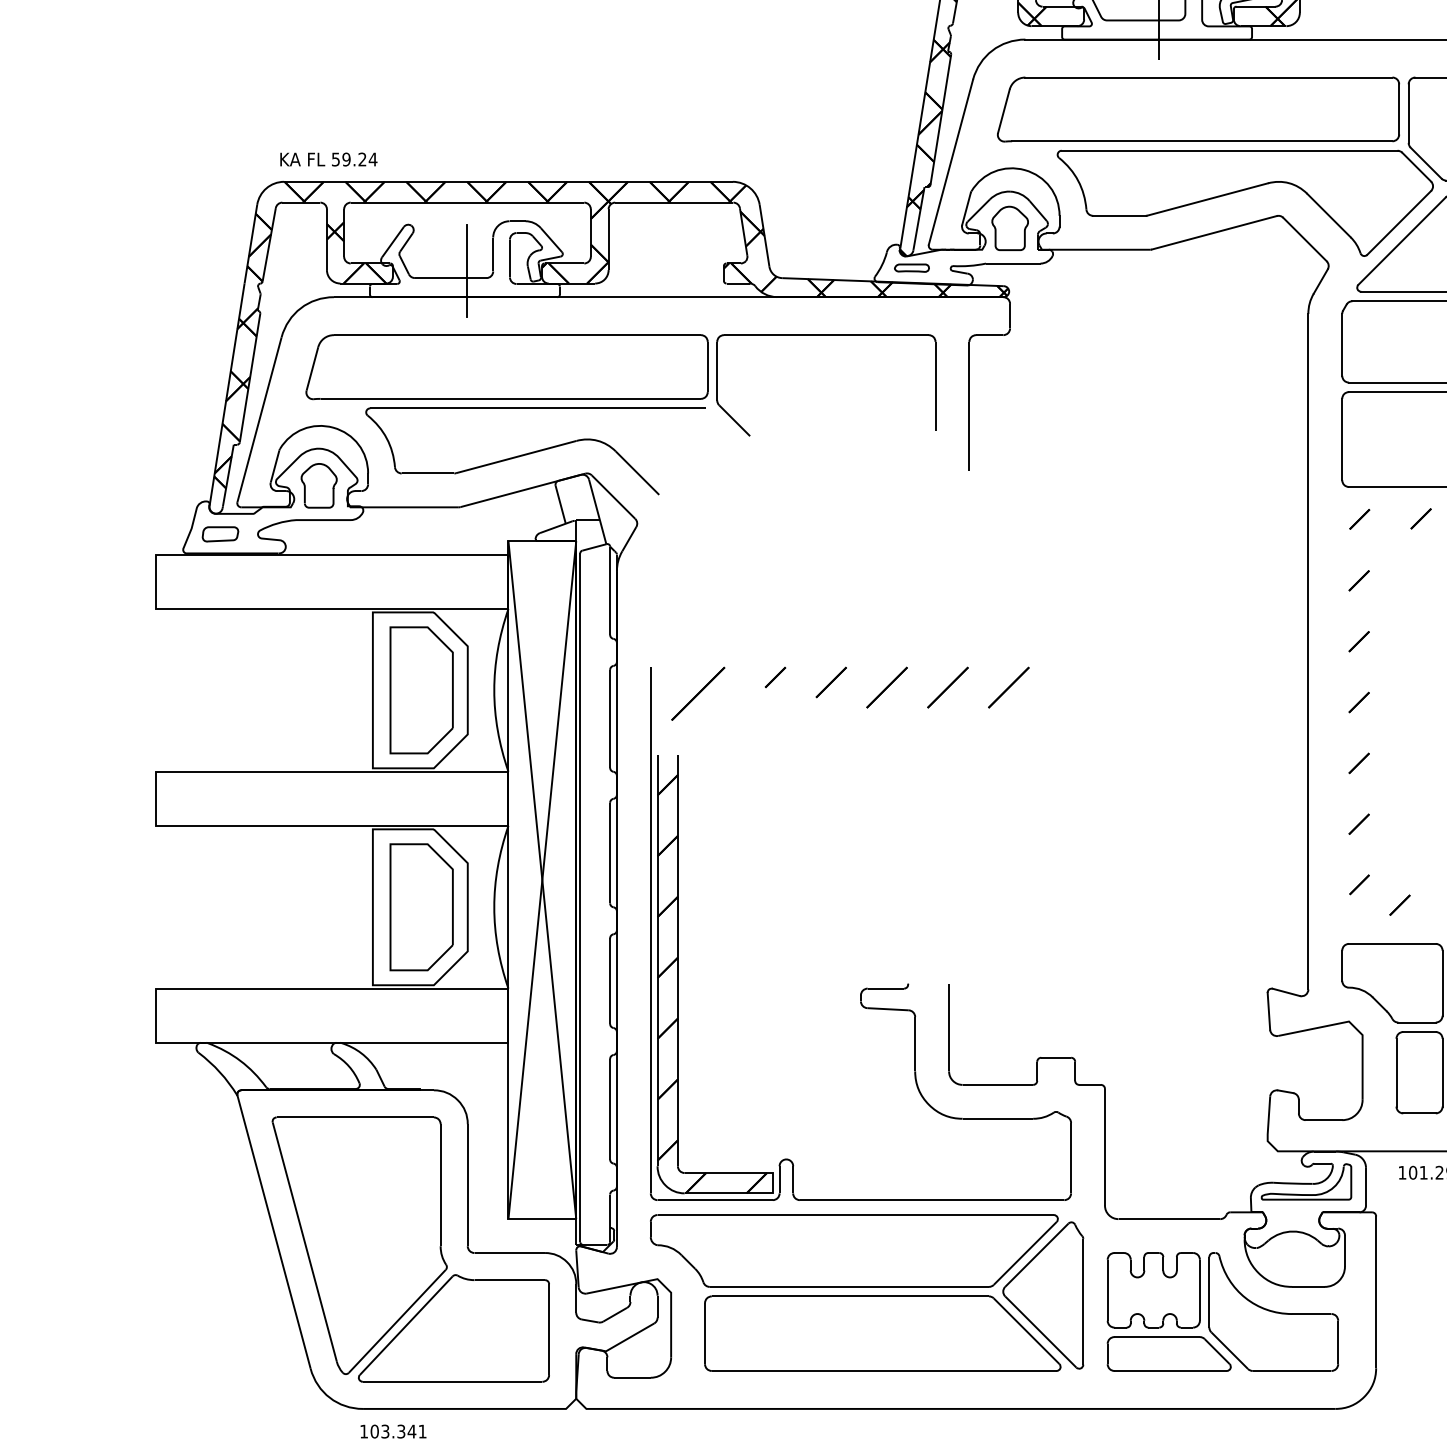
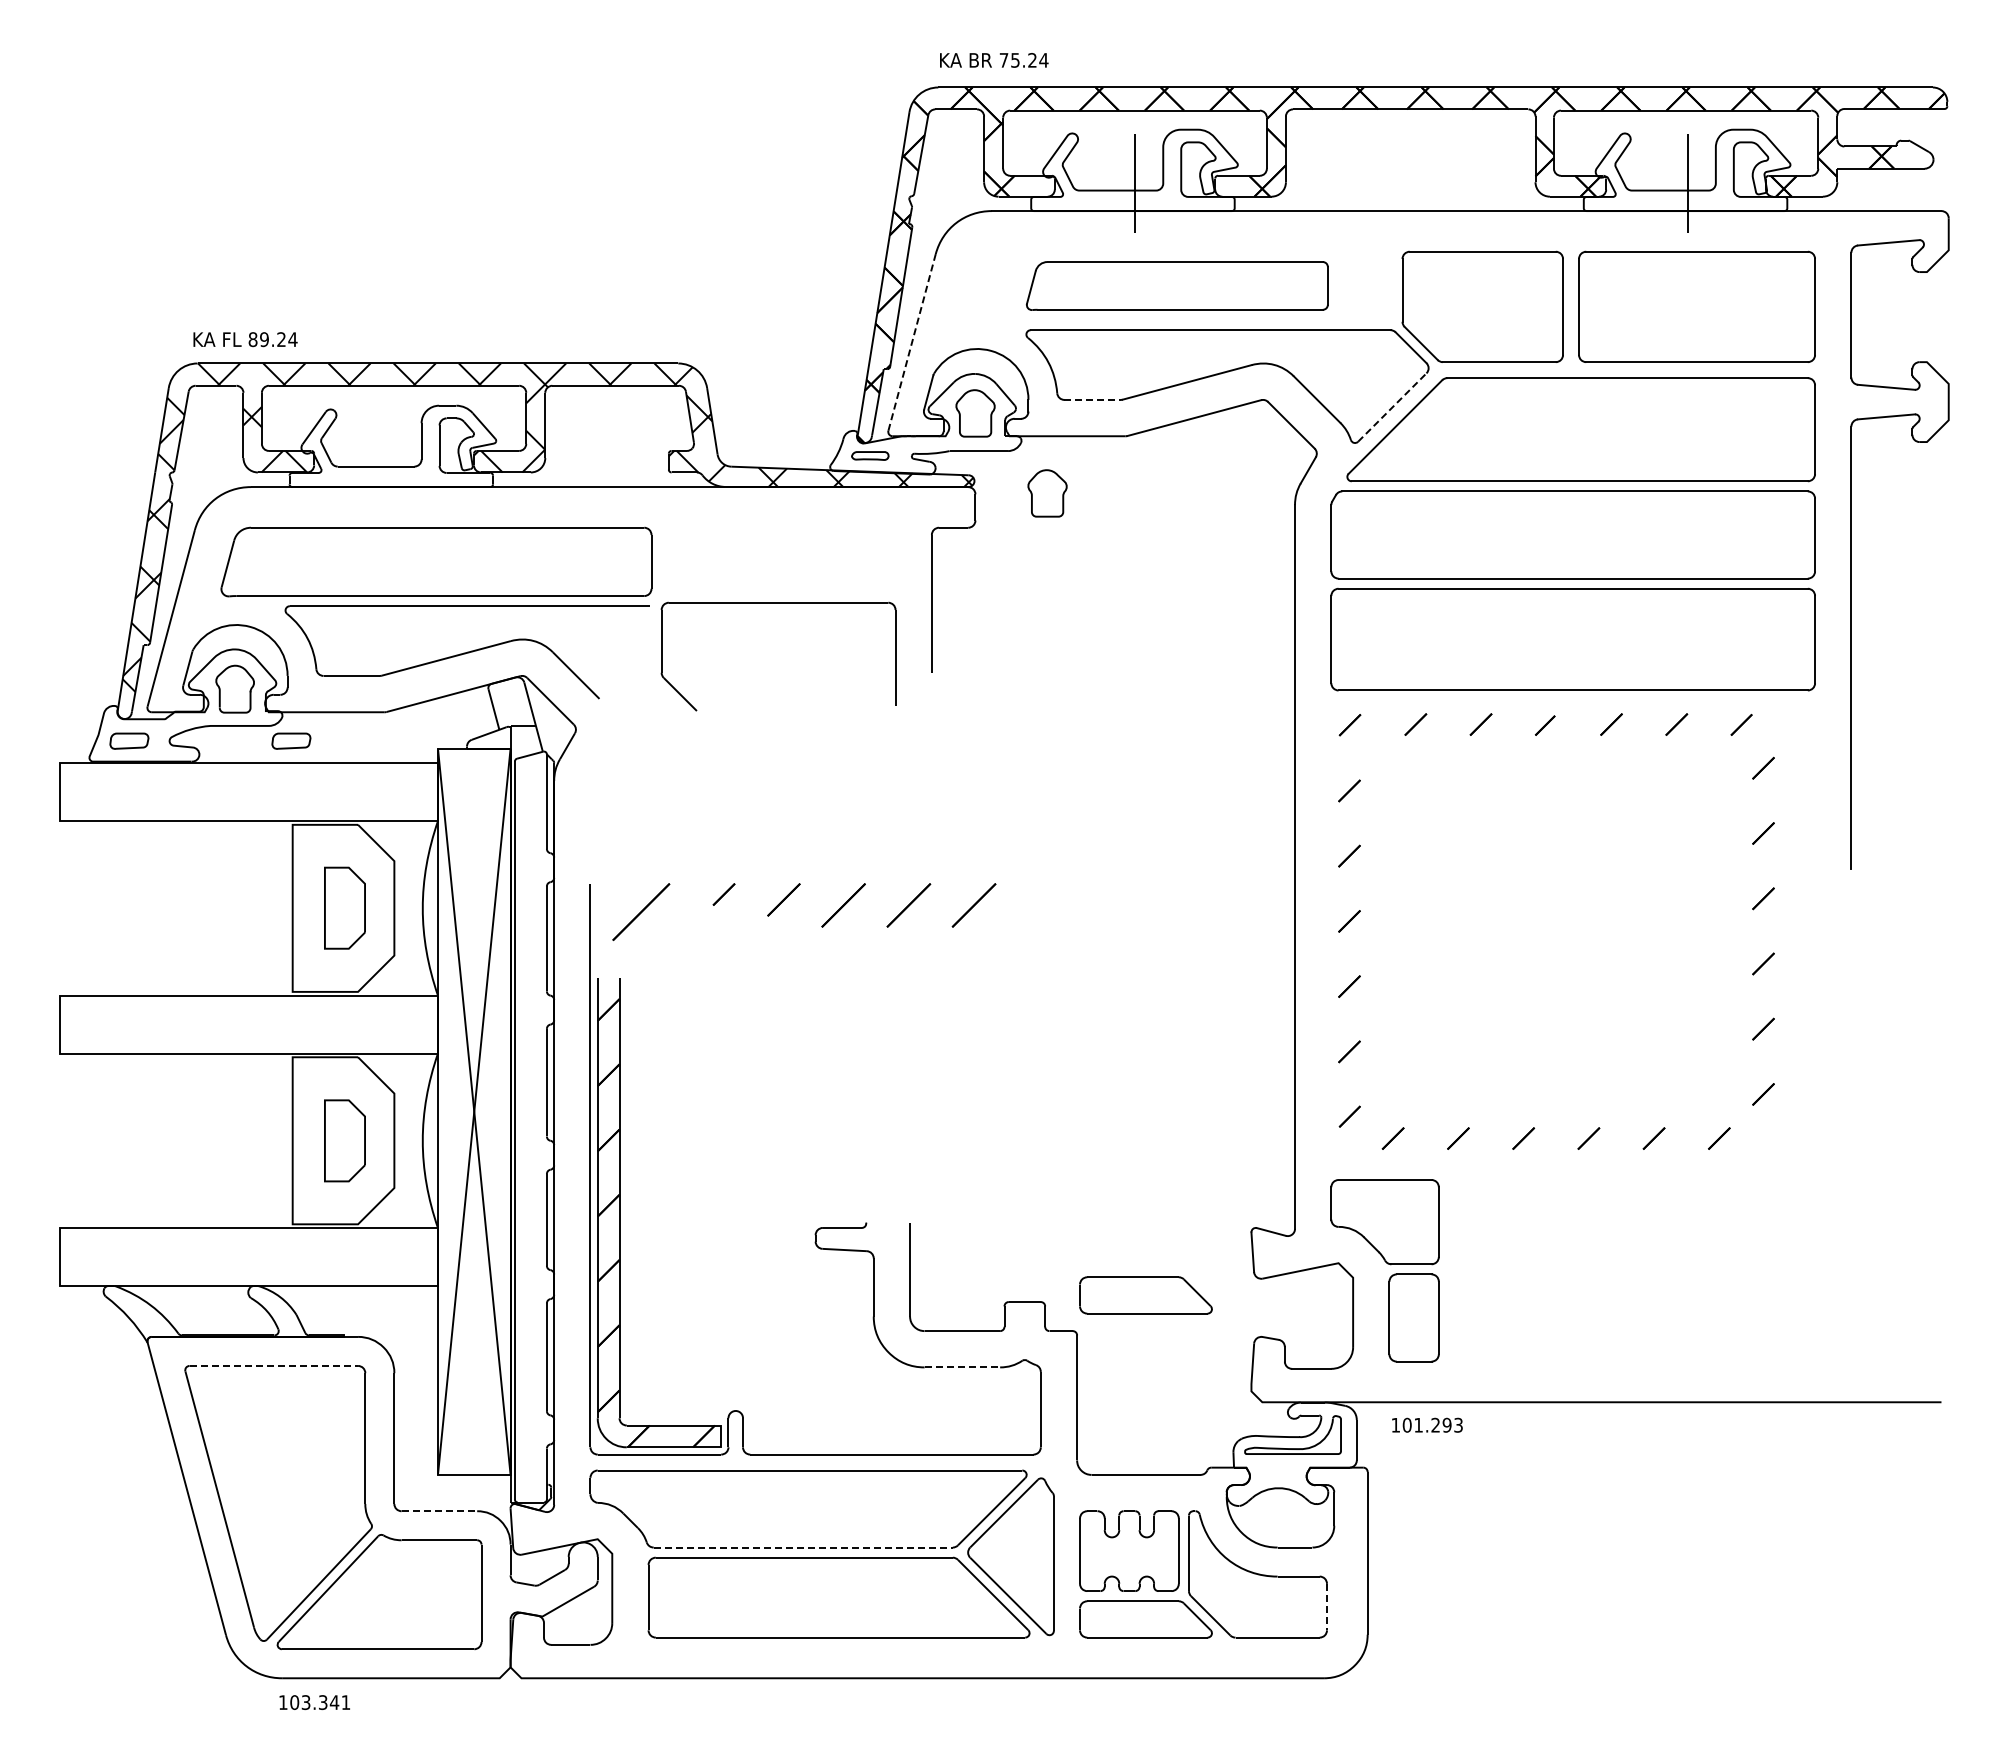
part: (1198, 109) -> (1177, 285), size x0.7
text: (335, 159) -> (252, 339), 59.24 -> 89.24
line: (951, 161) -> (912, 341), solid -> dashed
line: (1120, 215) -> (1093, 399), solid -> dashed
line: (1399, 222) -> (1392, 407), solid -> dashed
line: (466, 270) -> (393, 458), removed
part: (1077, 303) -> (1047, 493), added
hatch: (610, 334) -> (547, 527), removed
part: (826, 335) -> (778, 603), moved
part: (371, 533) -> (291, 740), added
part: (421, 689) -> (344, 907), size x0.6
part: (421, 907) -> (344, 1140), size x0.6
part: (1168, 1051) -> (1145, 1295), added
line: (355, 1117) -> (274, 1365), solid -> dashed
line: (998, 1118) -> (962, 1367), solid -> dashed
line: (509, 1253) -> (439, 1511), solid -> dashed
line: (849, 1286) -> (803, 1547), solid -> dashed
line: (1337, 1342) -> (1326, 1607), solid -> dashed

